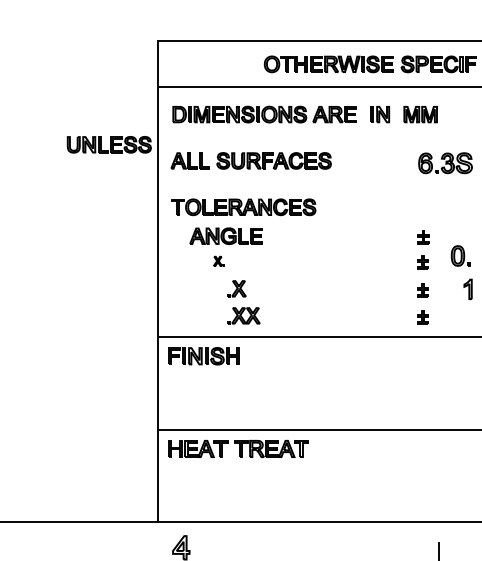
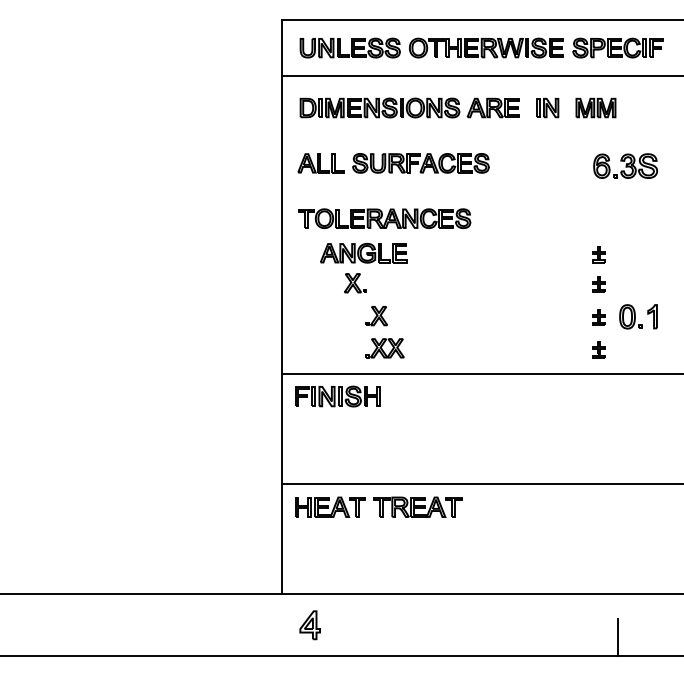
part: (108, 144) -> (349, 47), moved
part: (460, 255) -> (630, 316), moved
part: (219, 261) -> (355, 283), size x1.67

